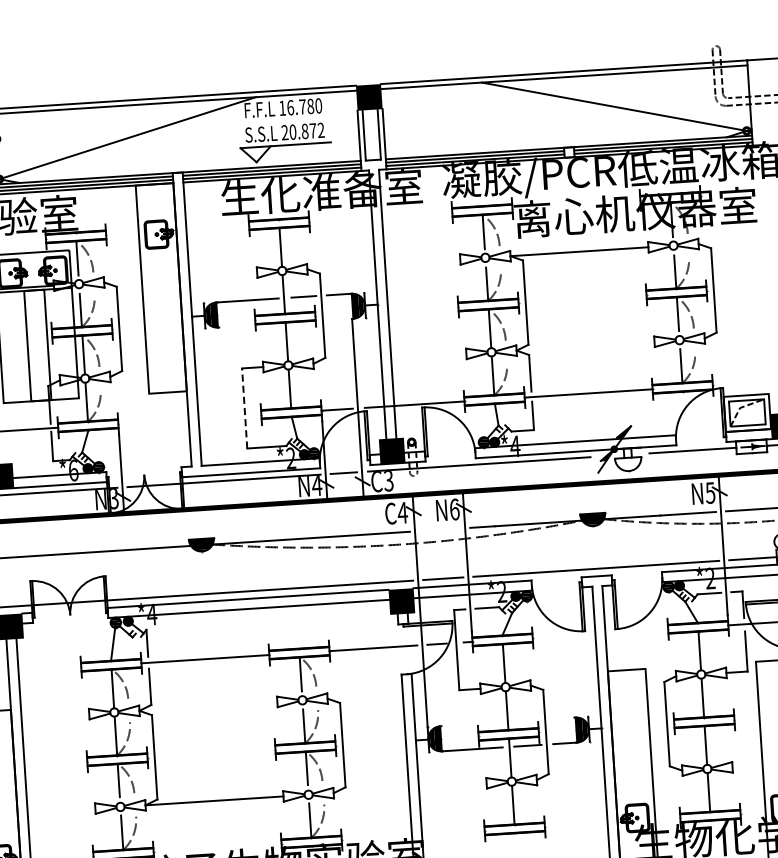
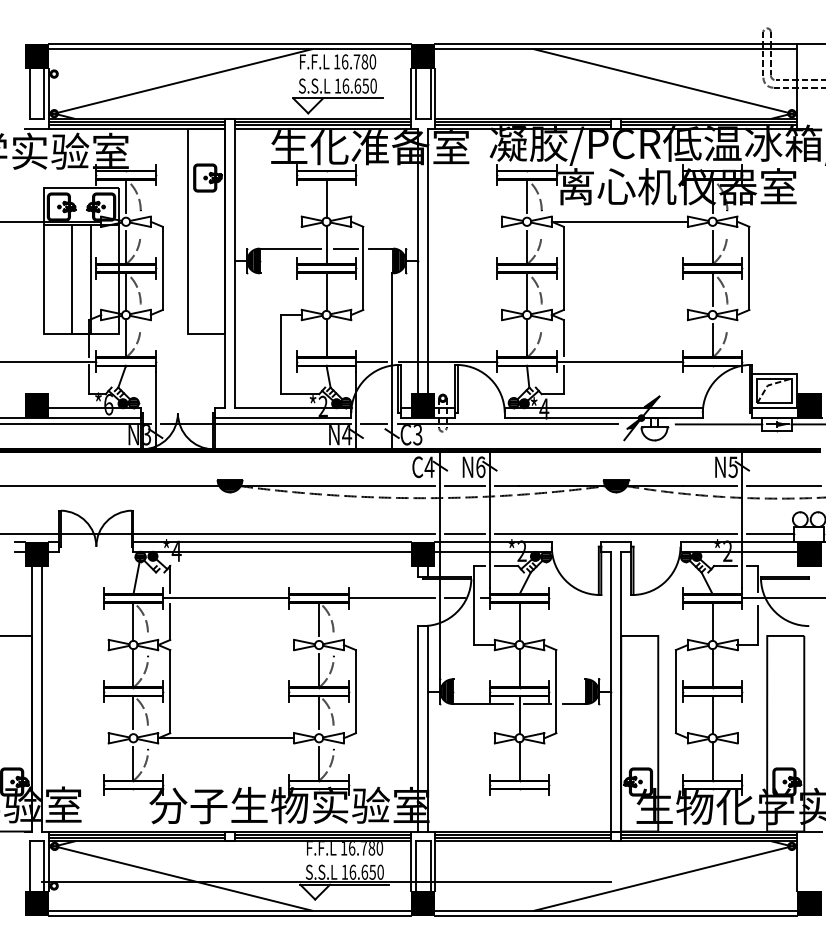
text: (302, 130) -> (355, 85), 20.872 -> 16.650
line: (244, 408) -> (280, 354), dashed -> solid
line: (439, 530) -> (464, 486), added

